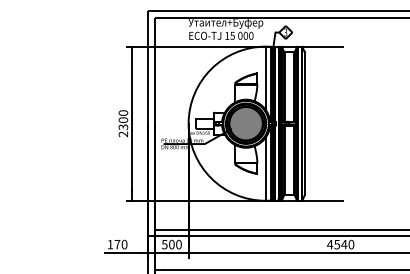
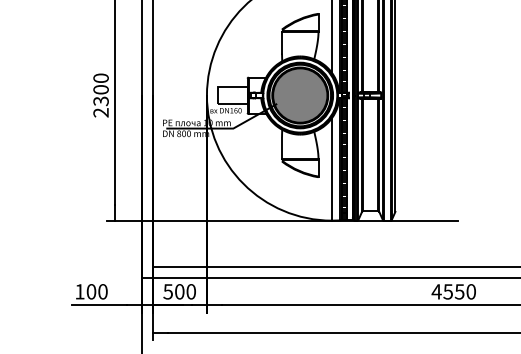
text: (117, 244) -> (91, 291), 170 -> 100
text: (344, 244) -> (460, 291), 4540 -> 4550

